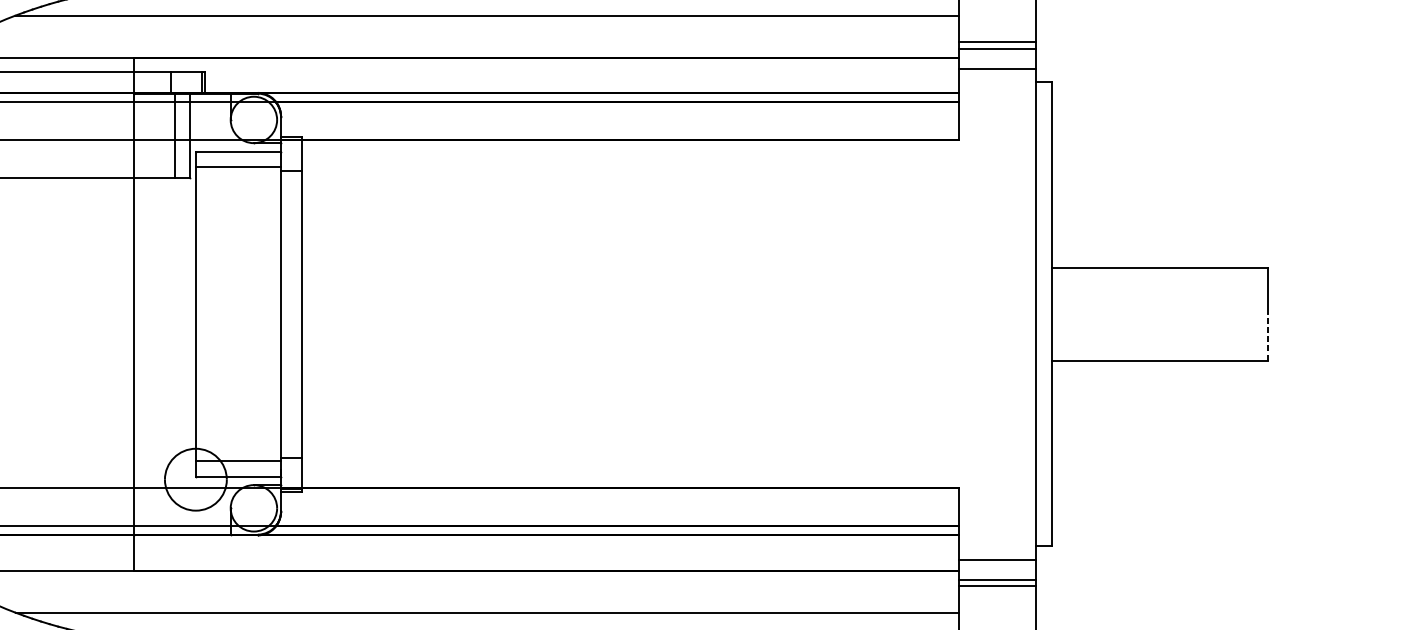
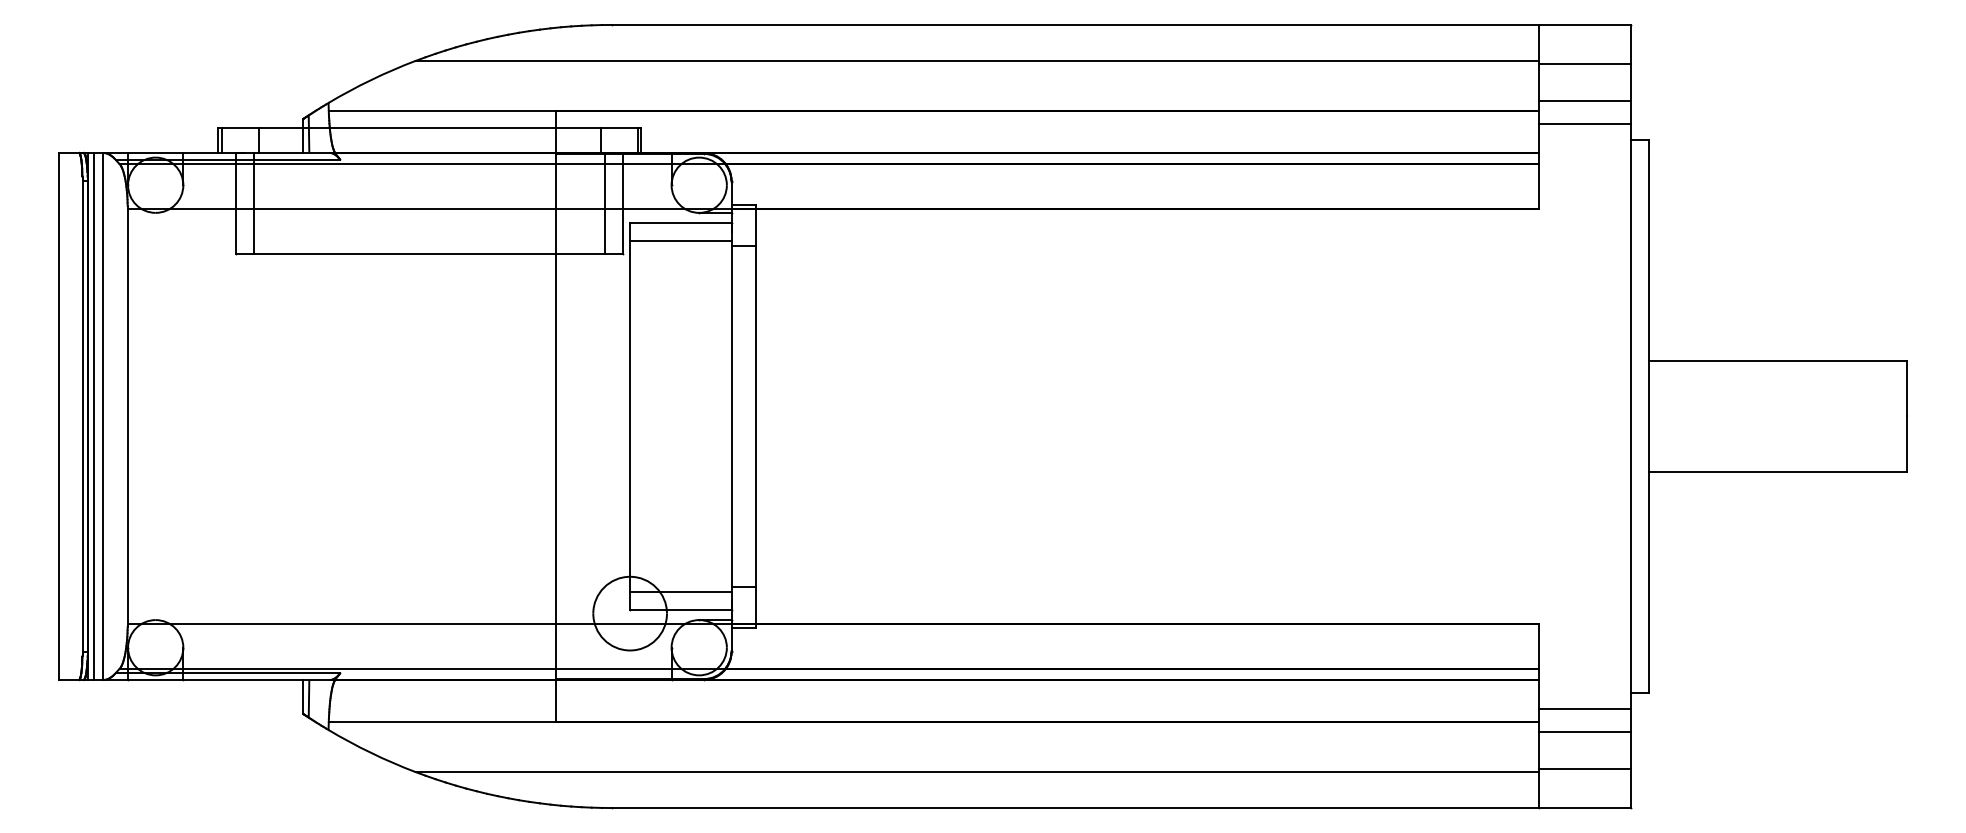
line: (997, 42) -> (1584, 64), moved
line: (1268, 337) -> (1907, 444), dashed -> solid
line: (997, 585) -> (1584, 768), moved

